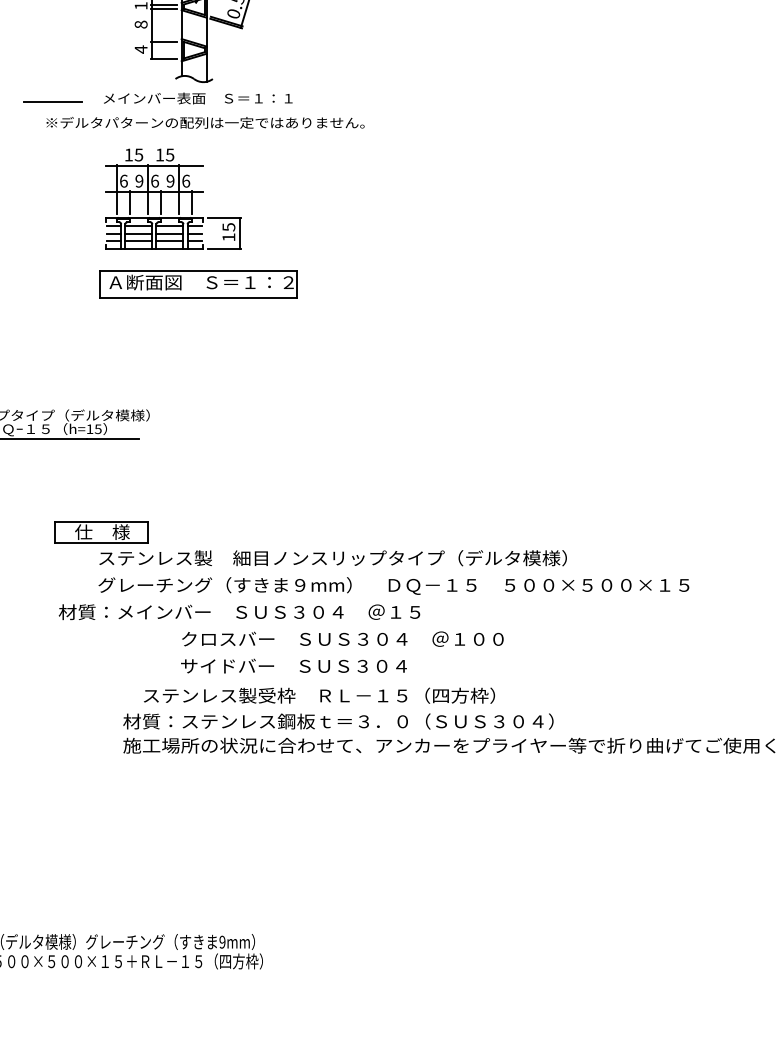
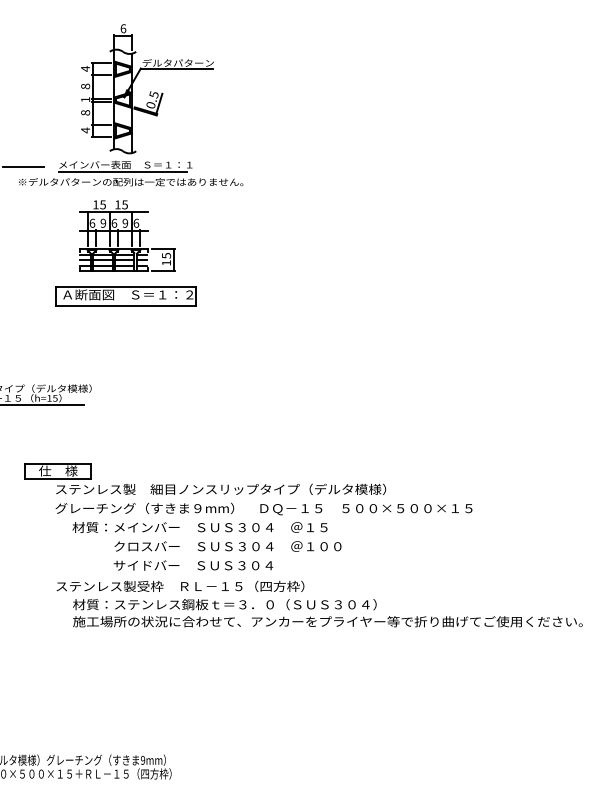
line: (193, 107) -> (122, 171), added
part: (173, 198) -> (127, 235), moved
text: (238, 612) -> (199, 527), moved
text: (319, 694) -> (180, 585), moved

